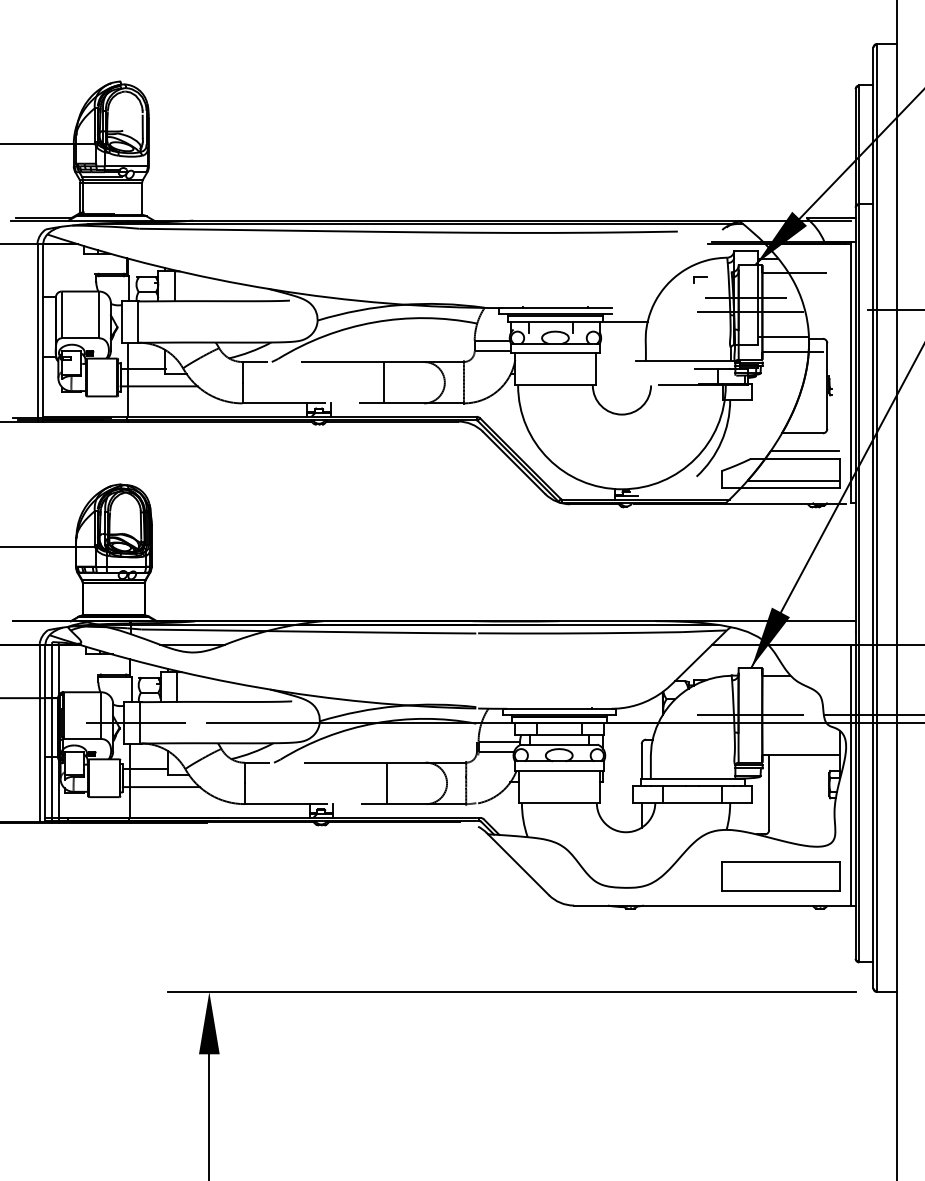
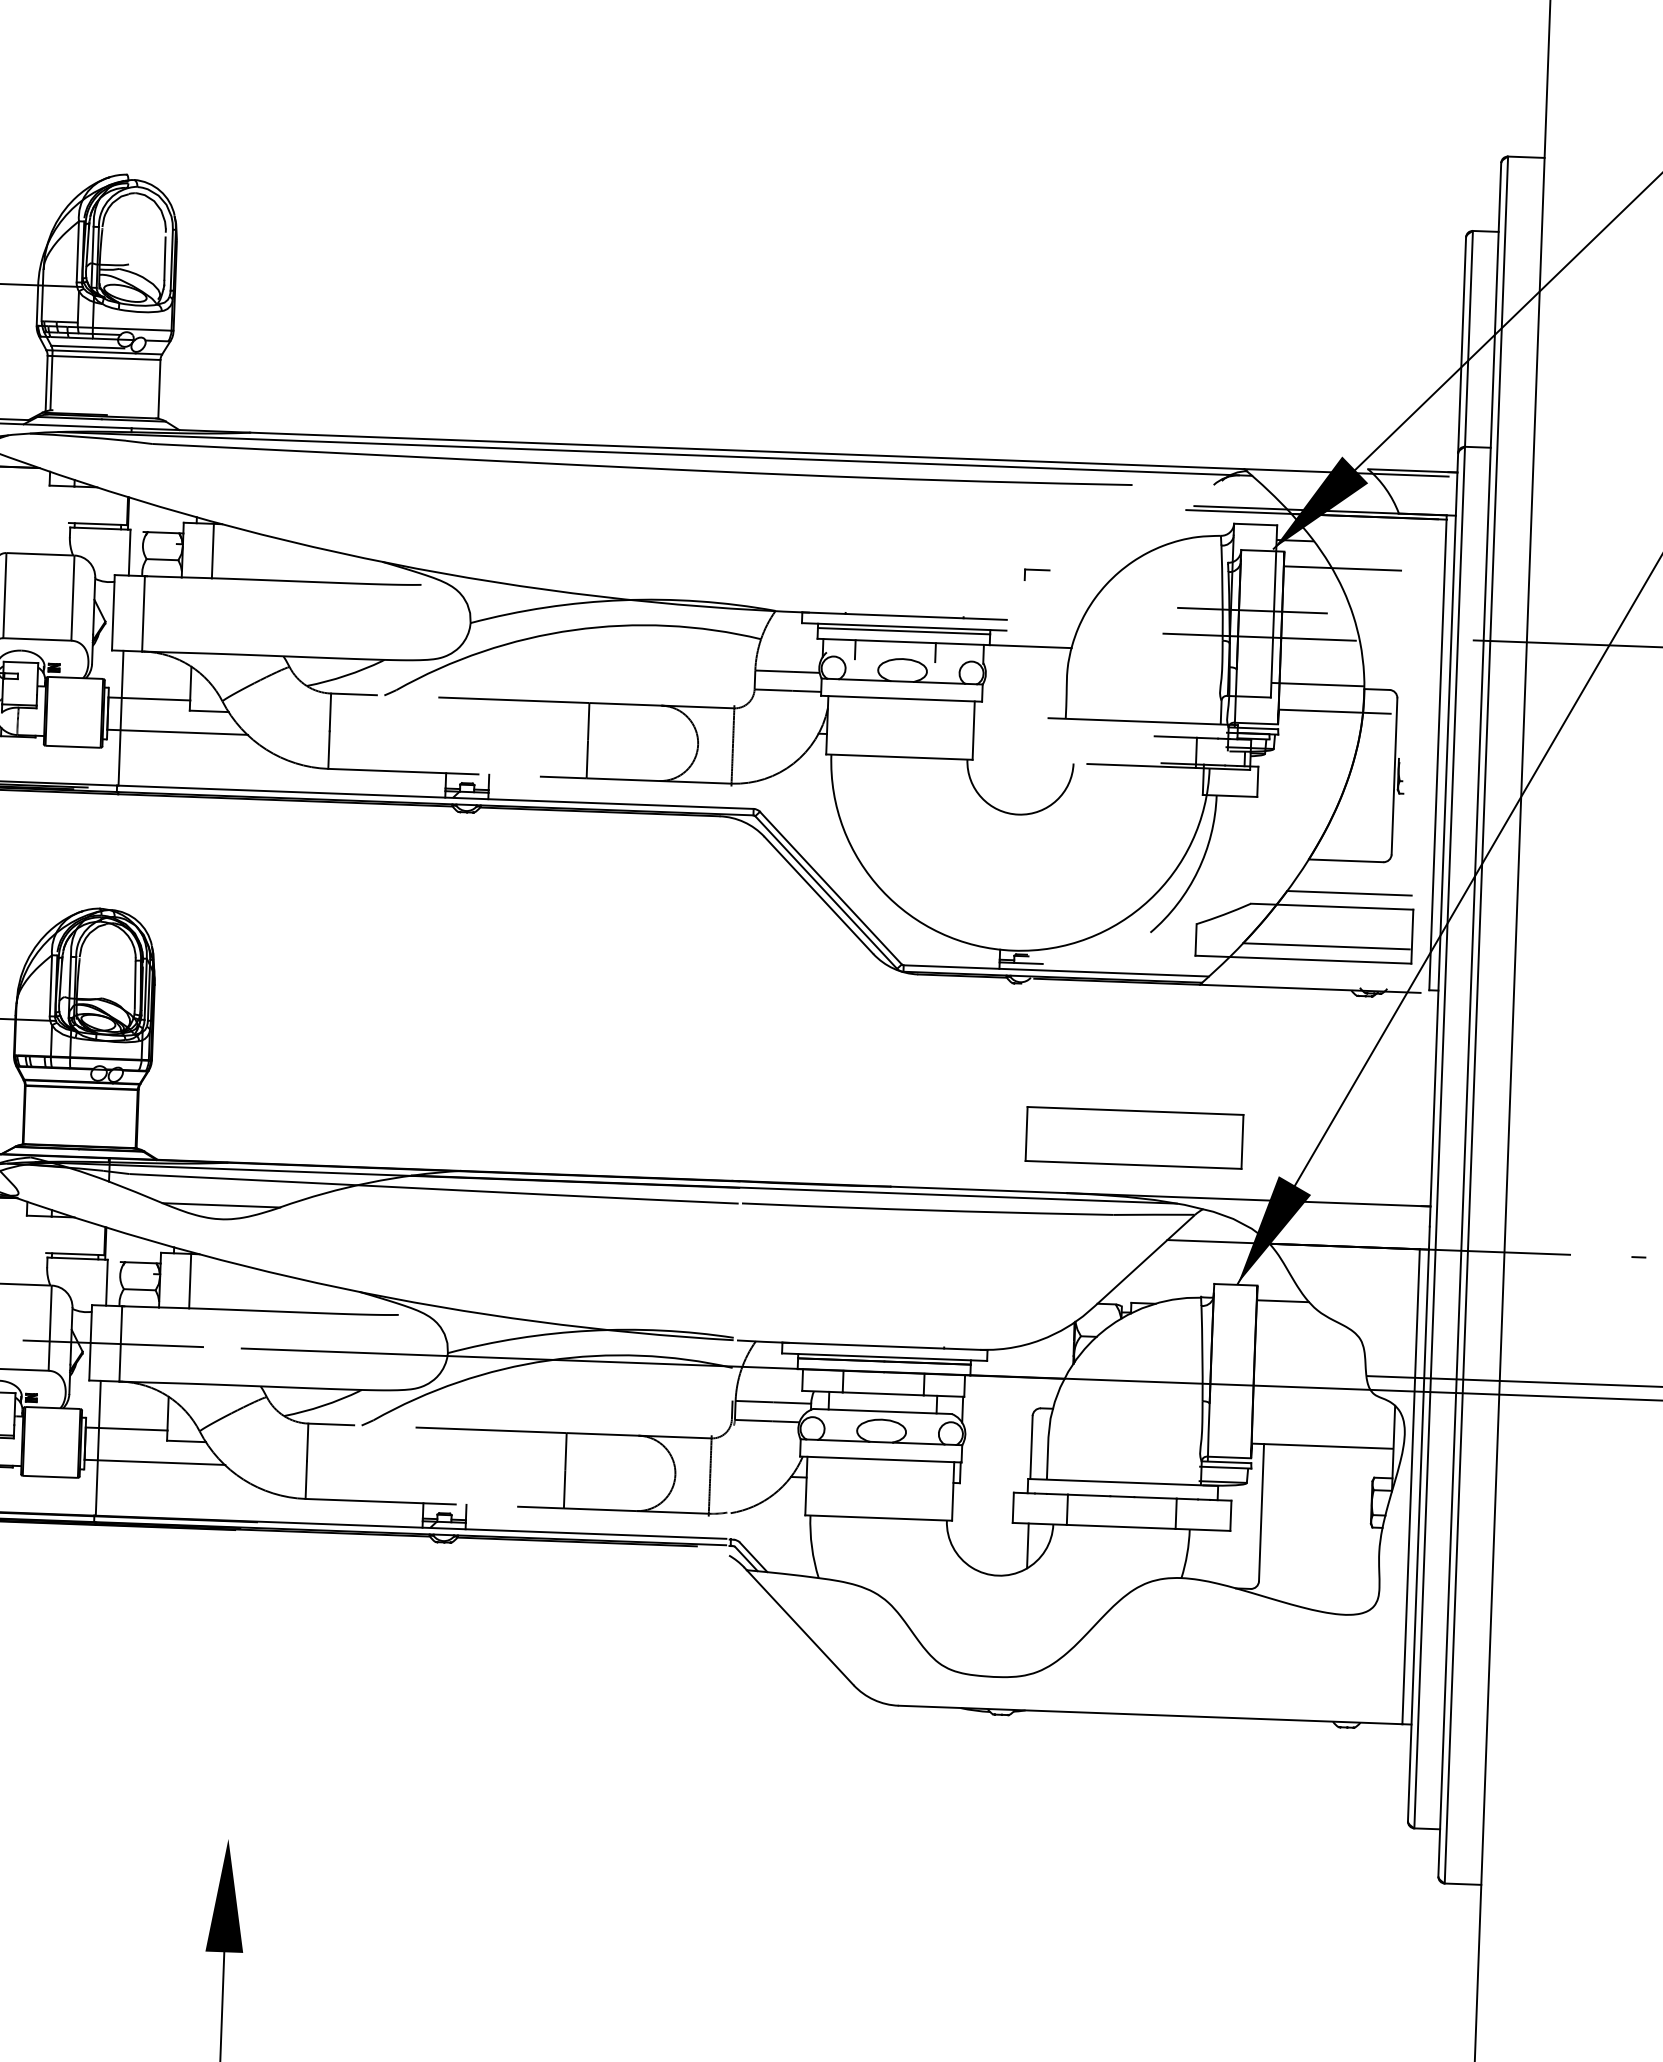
part: (700, 279) -> (1037, 574), moved
line: (750, 715) -> (1232, 1371), removed
part: (780, 876) -> (1133, 1137), moved
line: (511, 992) -> (778, 1859), removed

